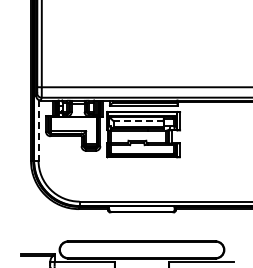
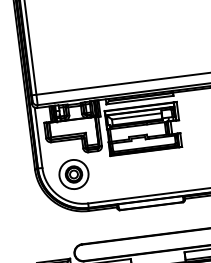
line: (138, 121) -> (136, 116), dashed -> solid
line: (38, 130) -> (38, 138), dashed -> solid
part: (68, 170) -> (73, 173), added

